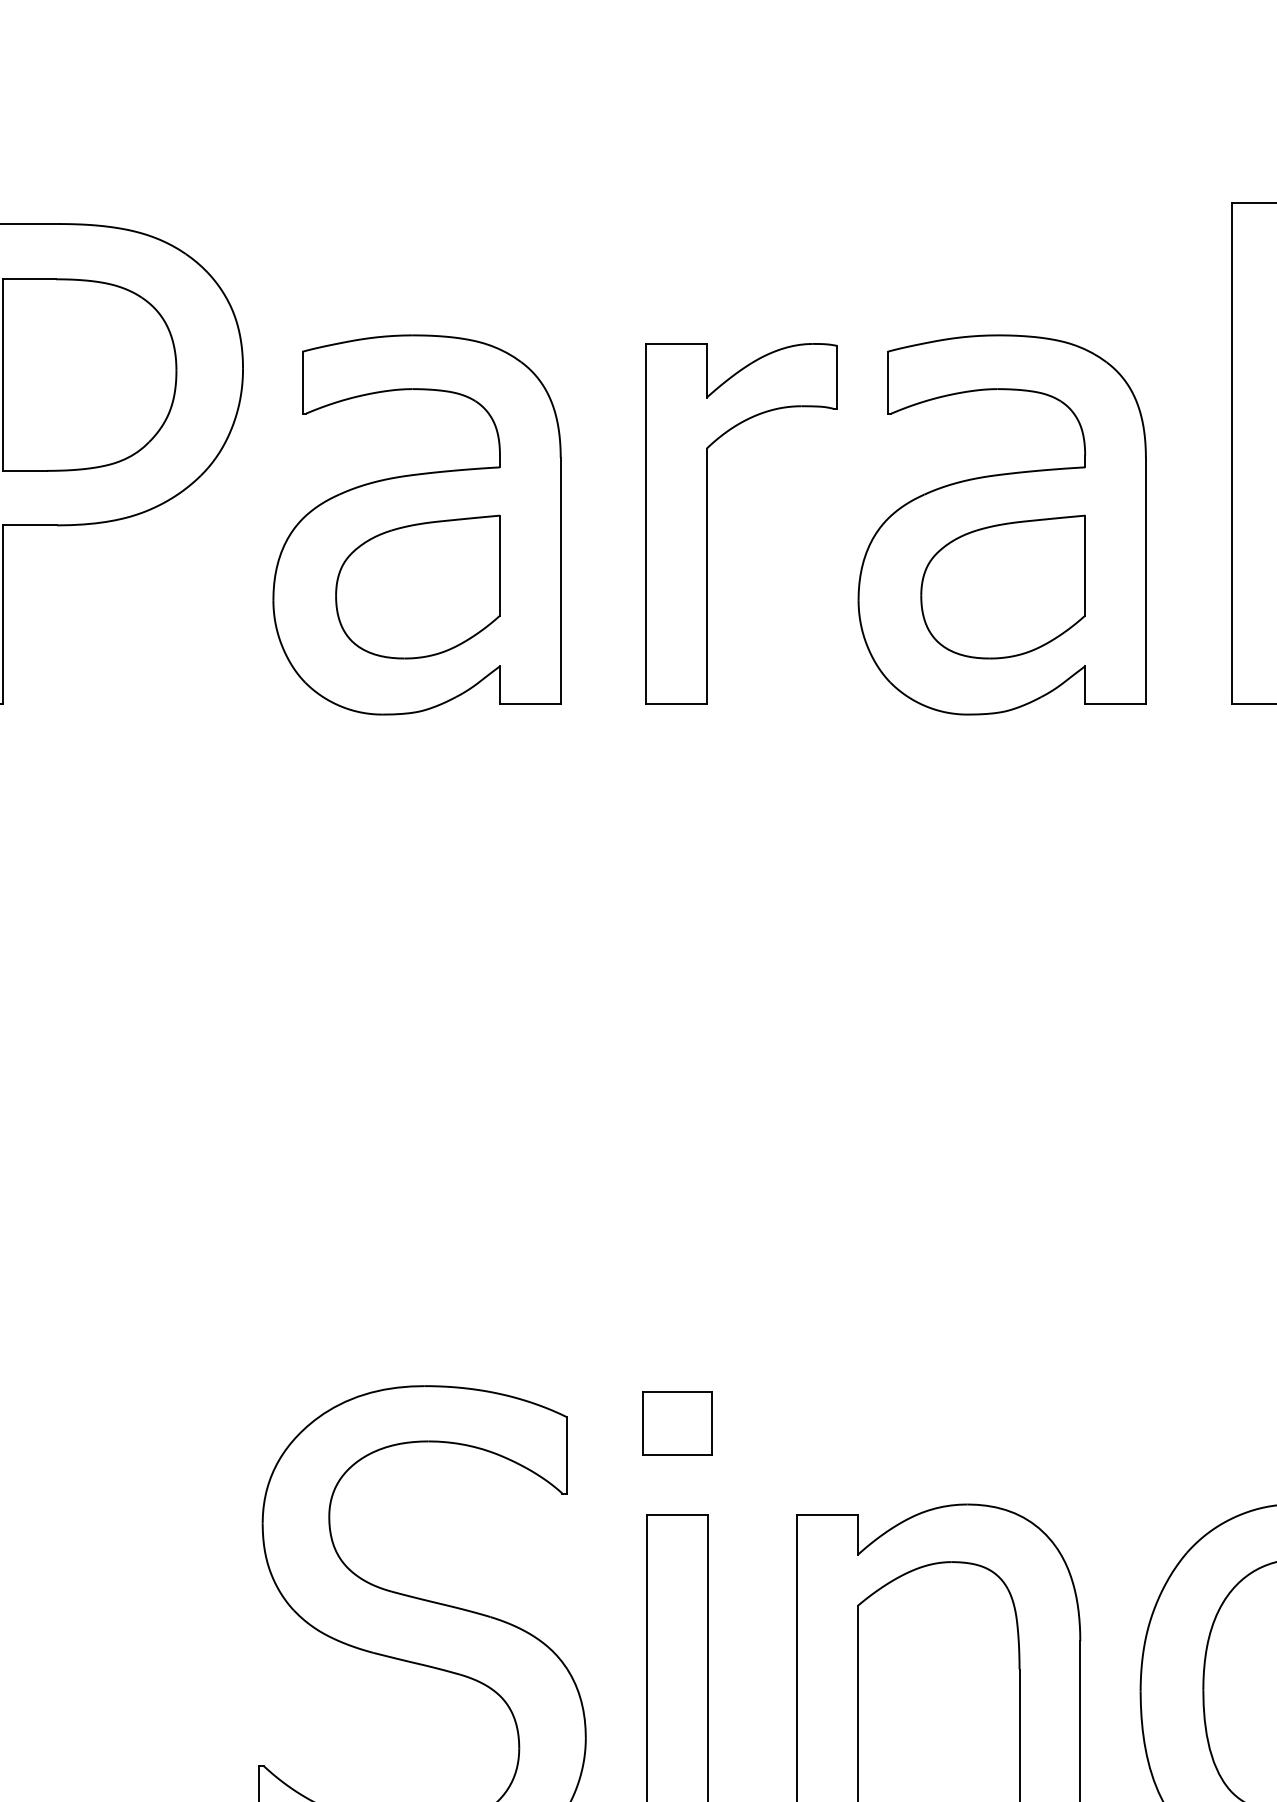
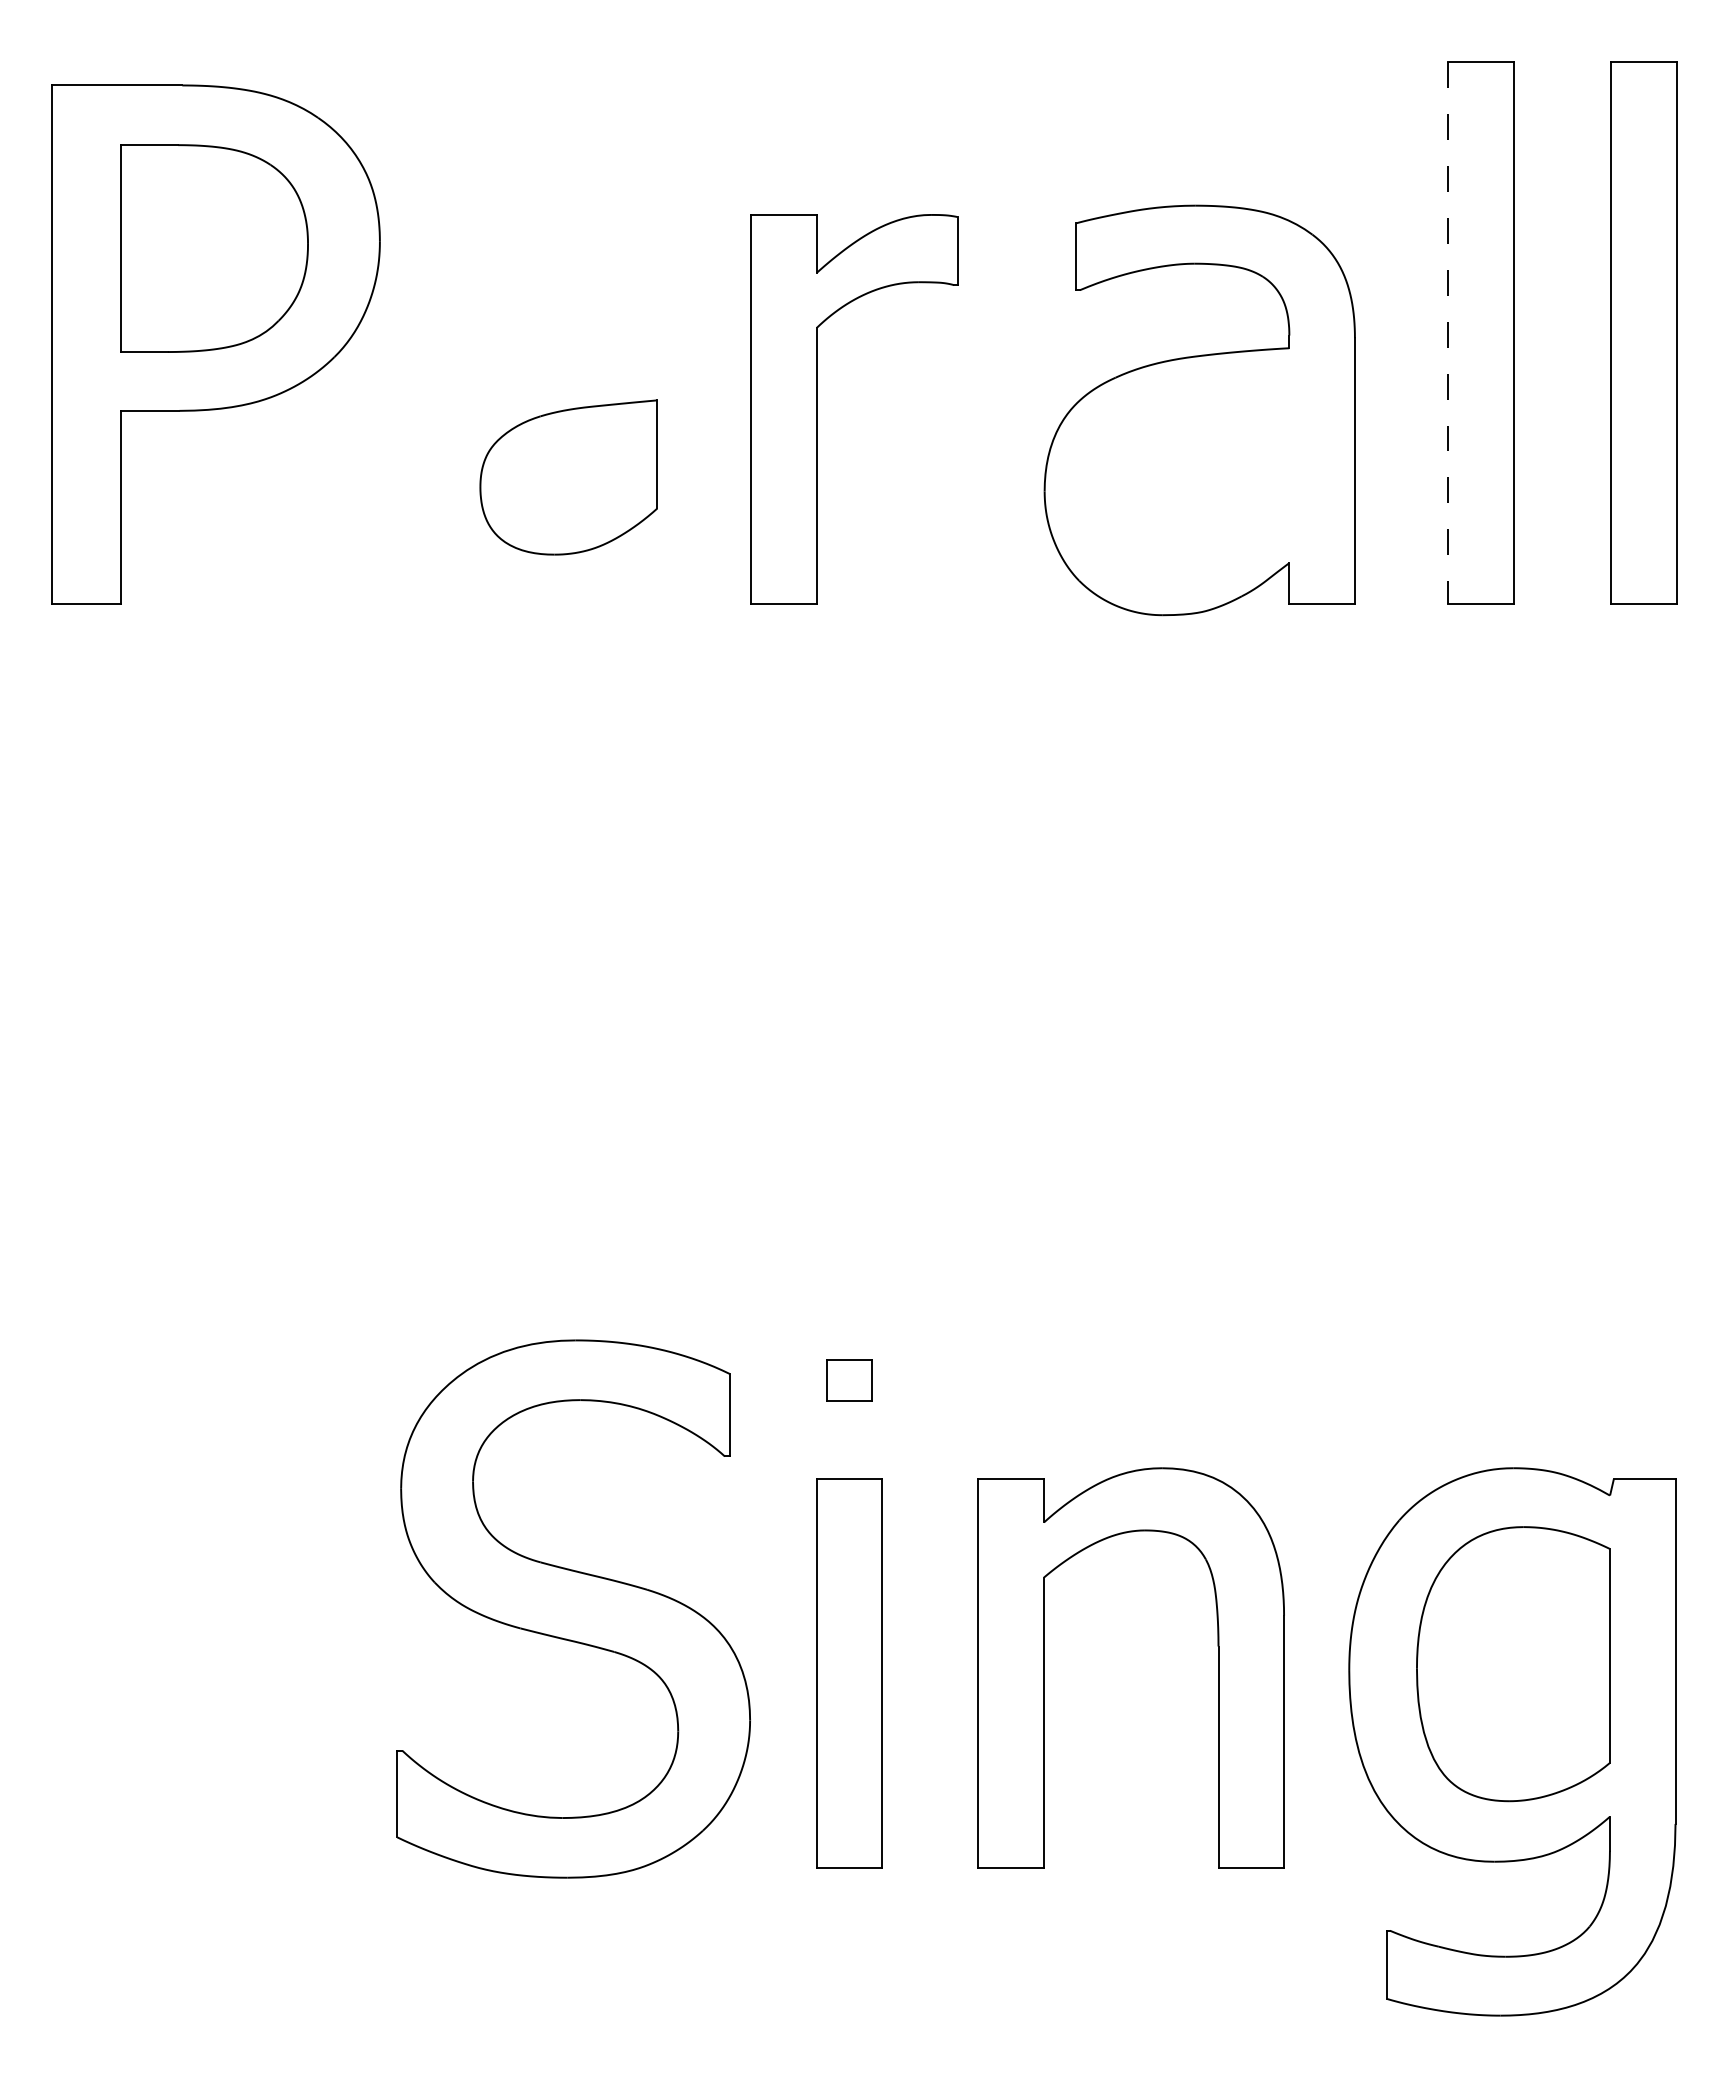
line: (1232, 453) -> (1448, 333), solid -> dashed
part: (707, 524) -> (817, 409), moved
part: (416, 525) -> (567, 410), removed
part: (1002, 587) -> (1200, 477), removed
part: (677, 1422) -> (849, 1379), size x0.6

